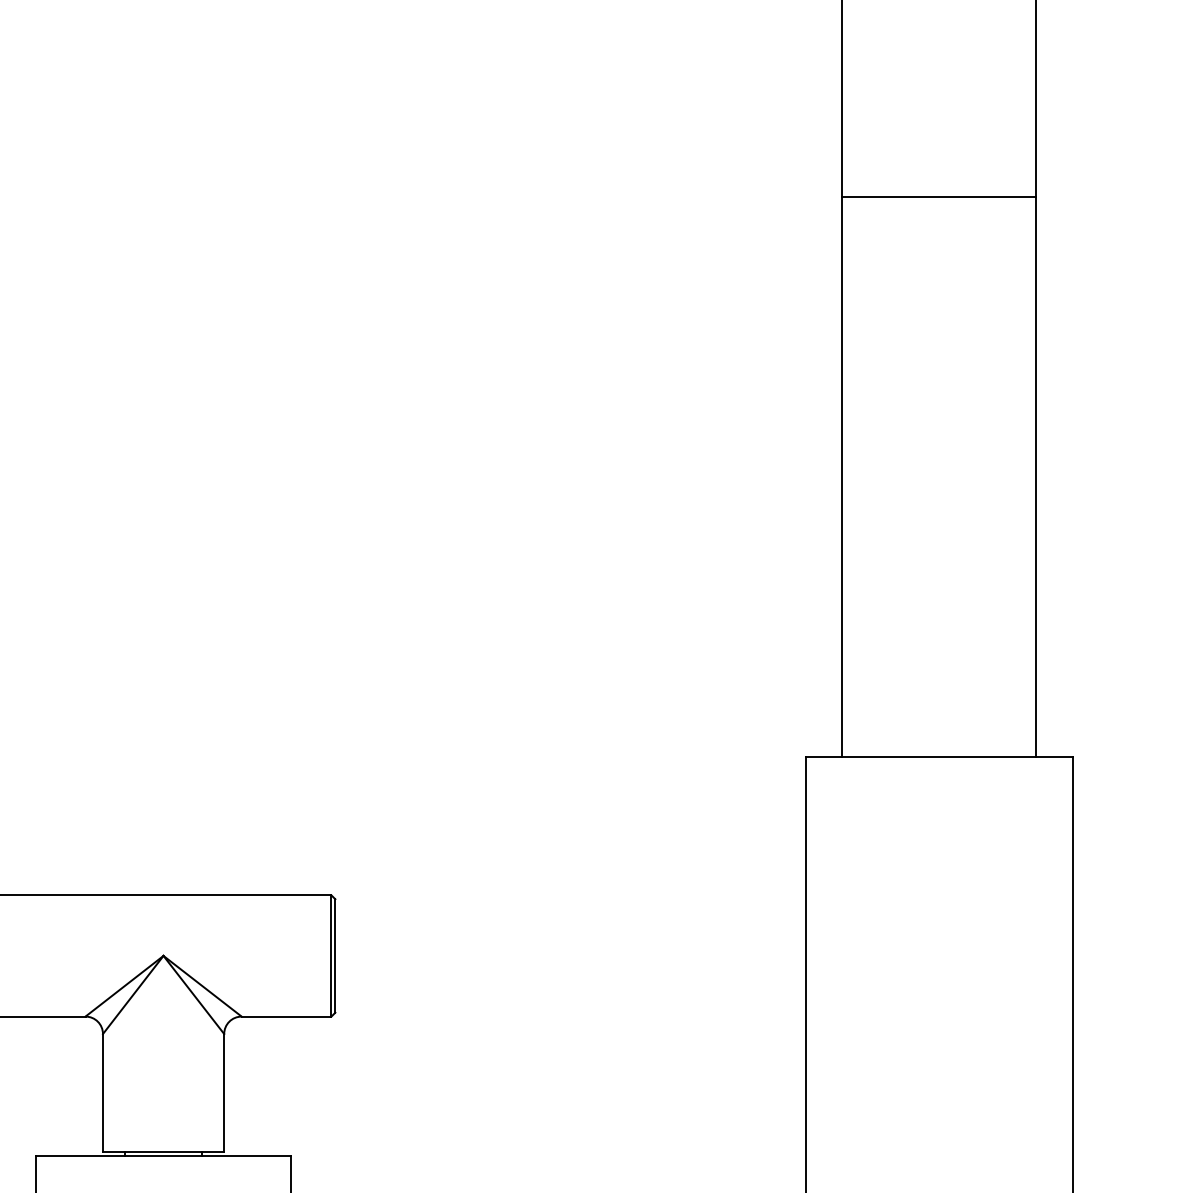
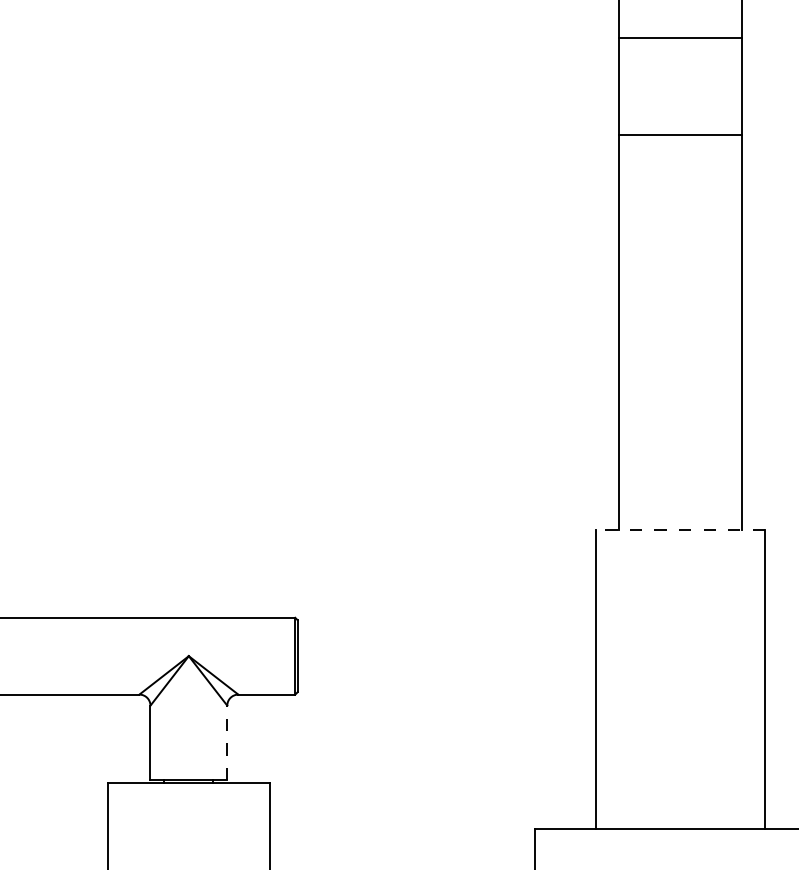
line: (939, 197) -> (680, 135), moved
line: (939, 756) -> (680, 529), solid -> dashed
line: (224, 1092) -> (227, 742), solid -> dashed

